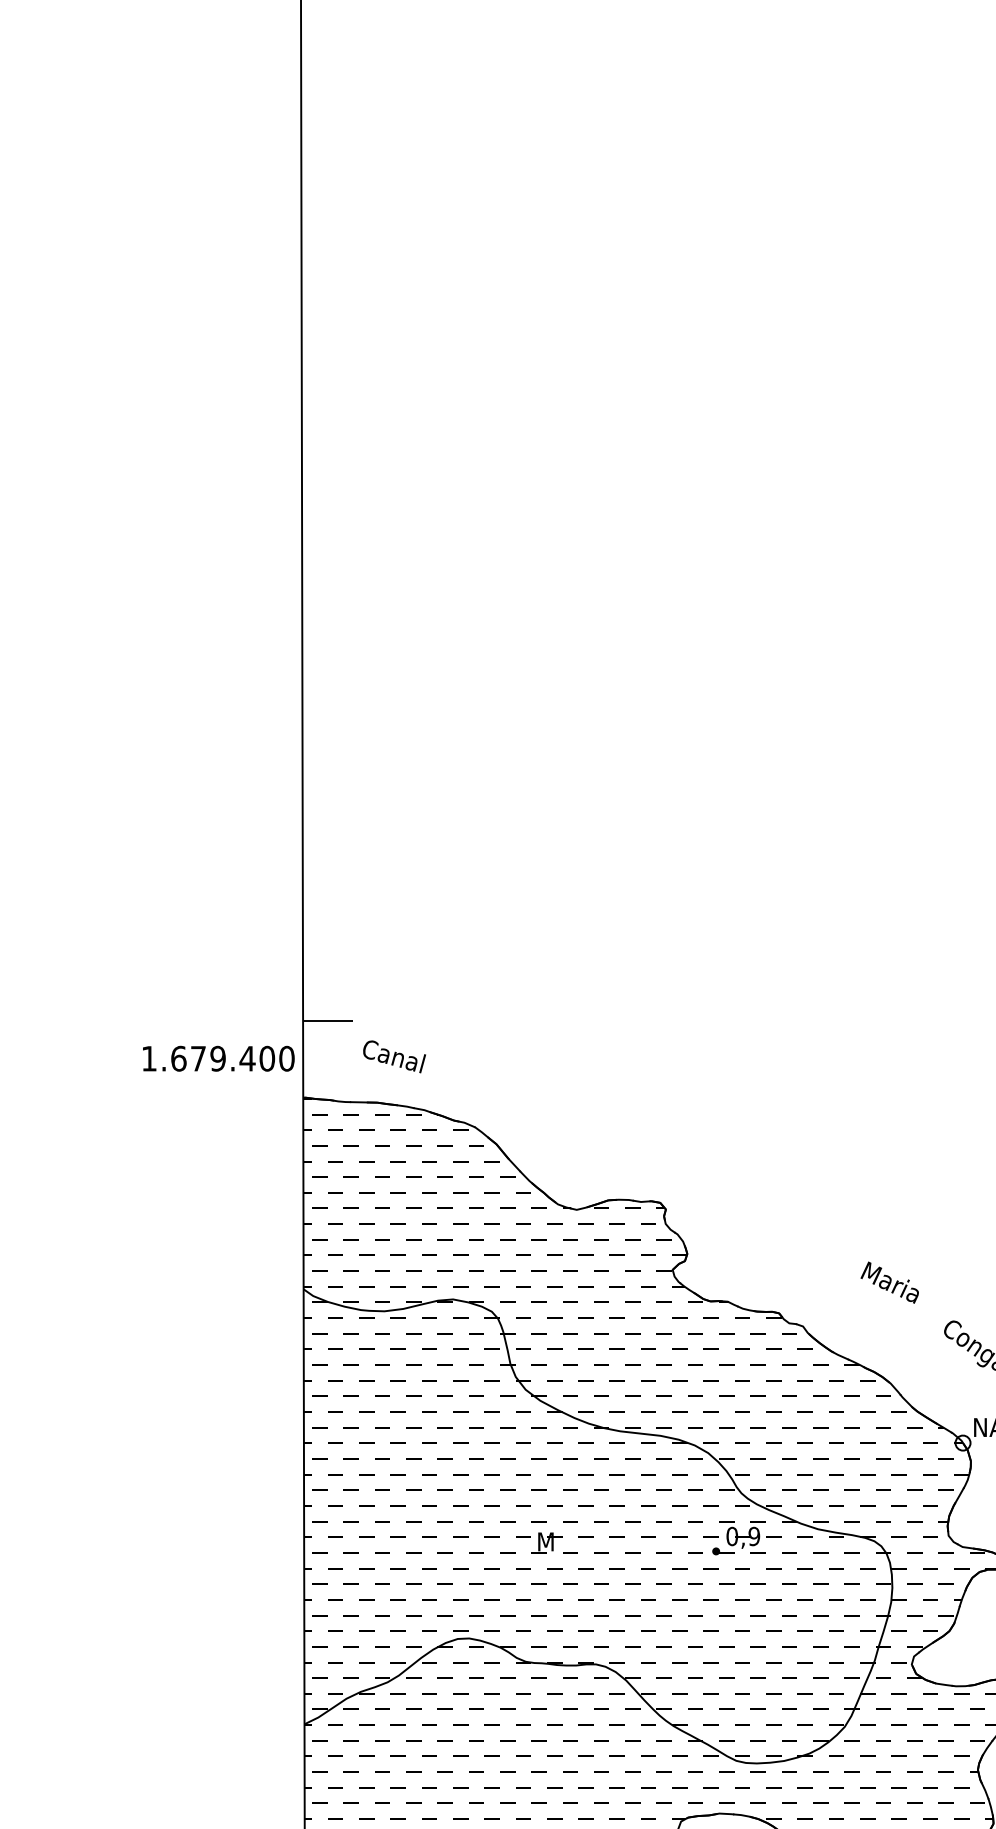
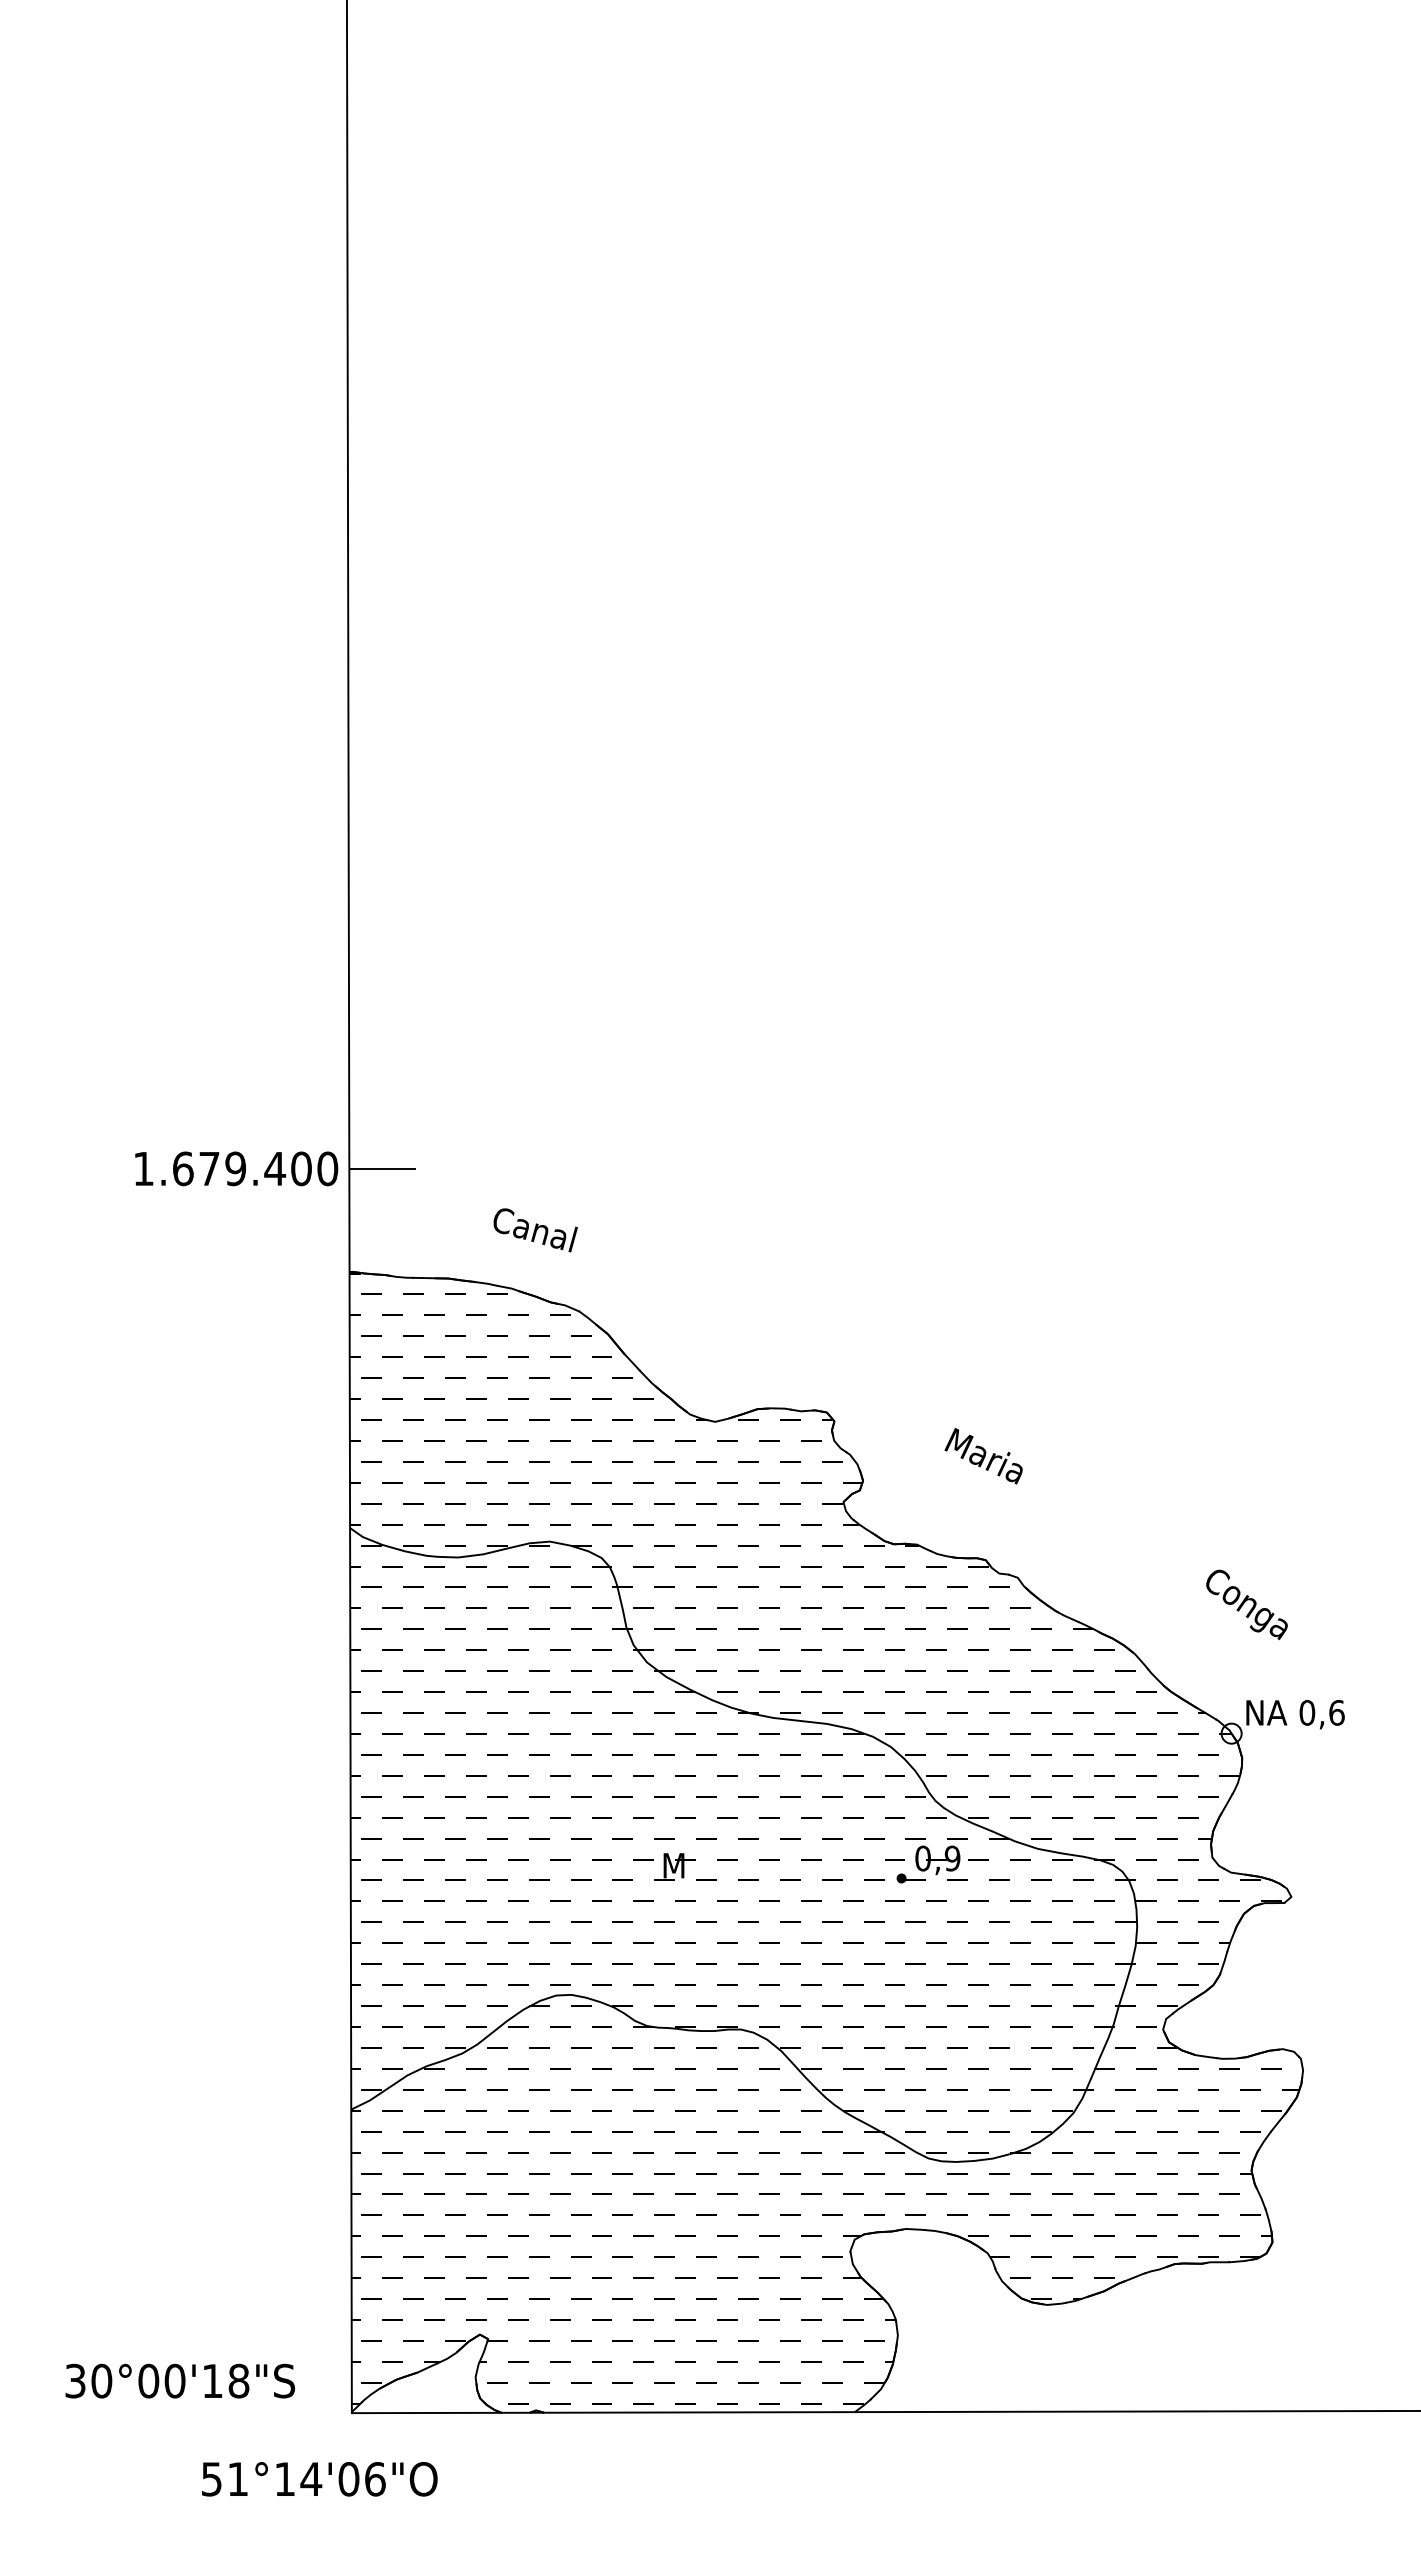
text: (394, 1057) -> (535, 1230), moved
text: (218, 1058) -> (236, 1168), moved
text: (889, 1282) -> (983, 1456), moved

